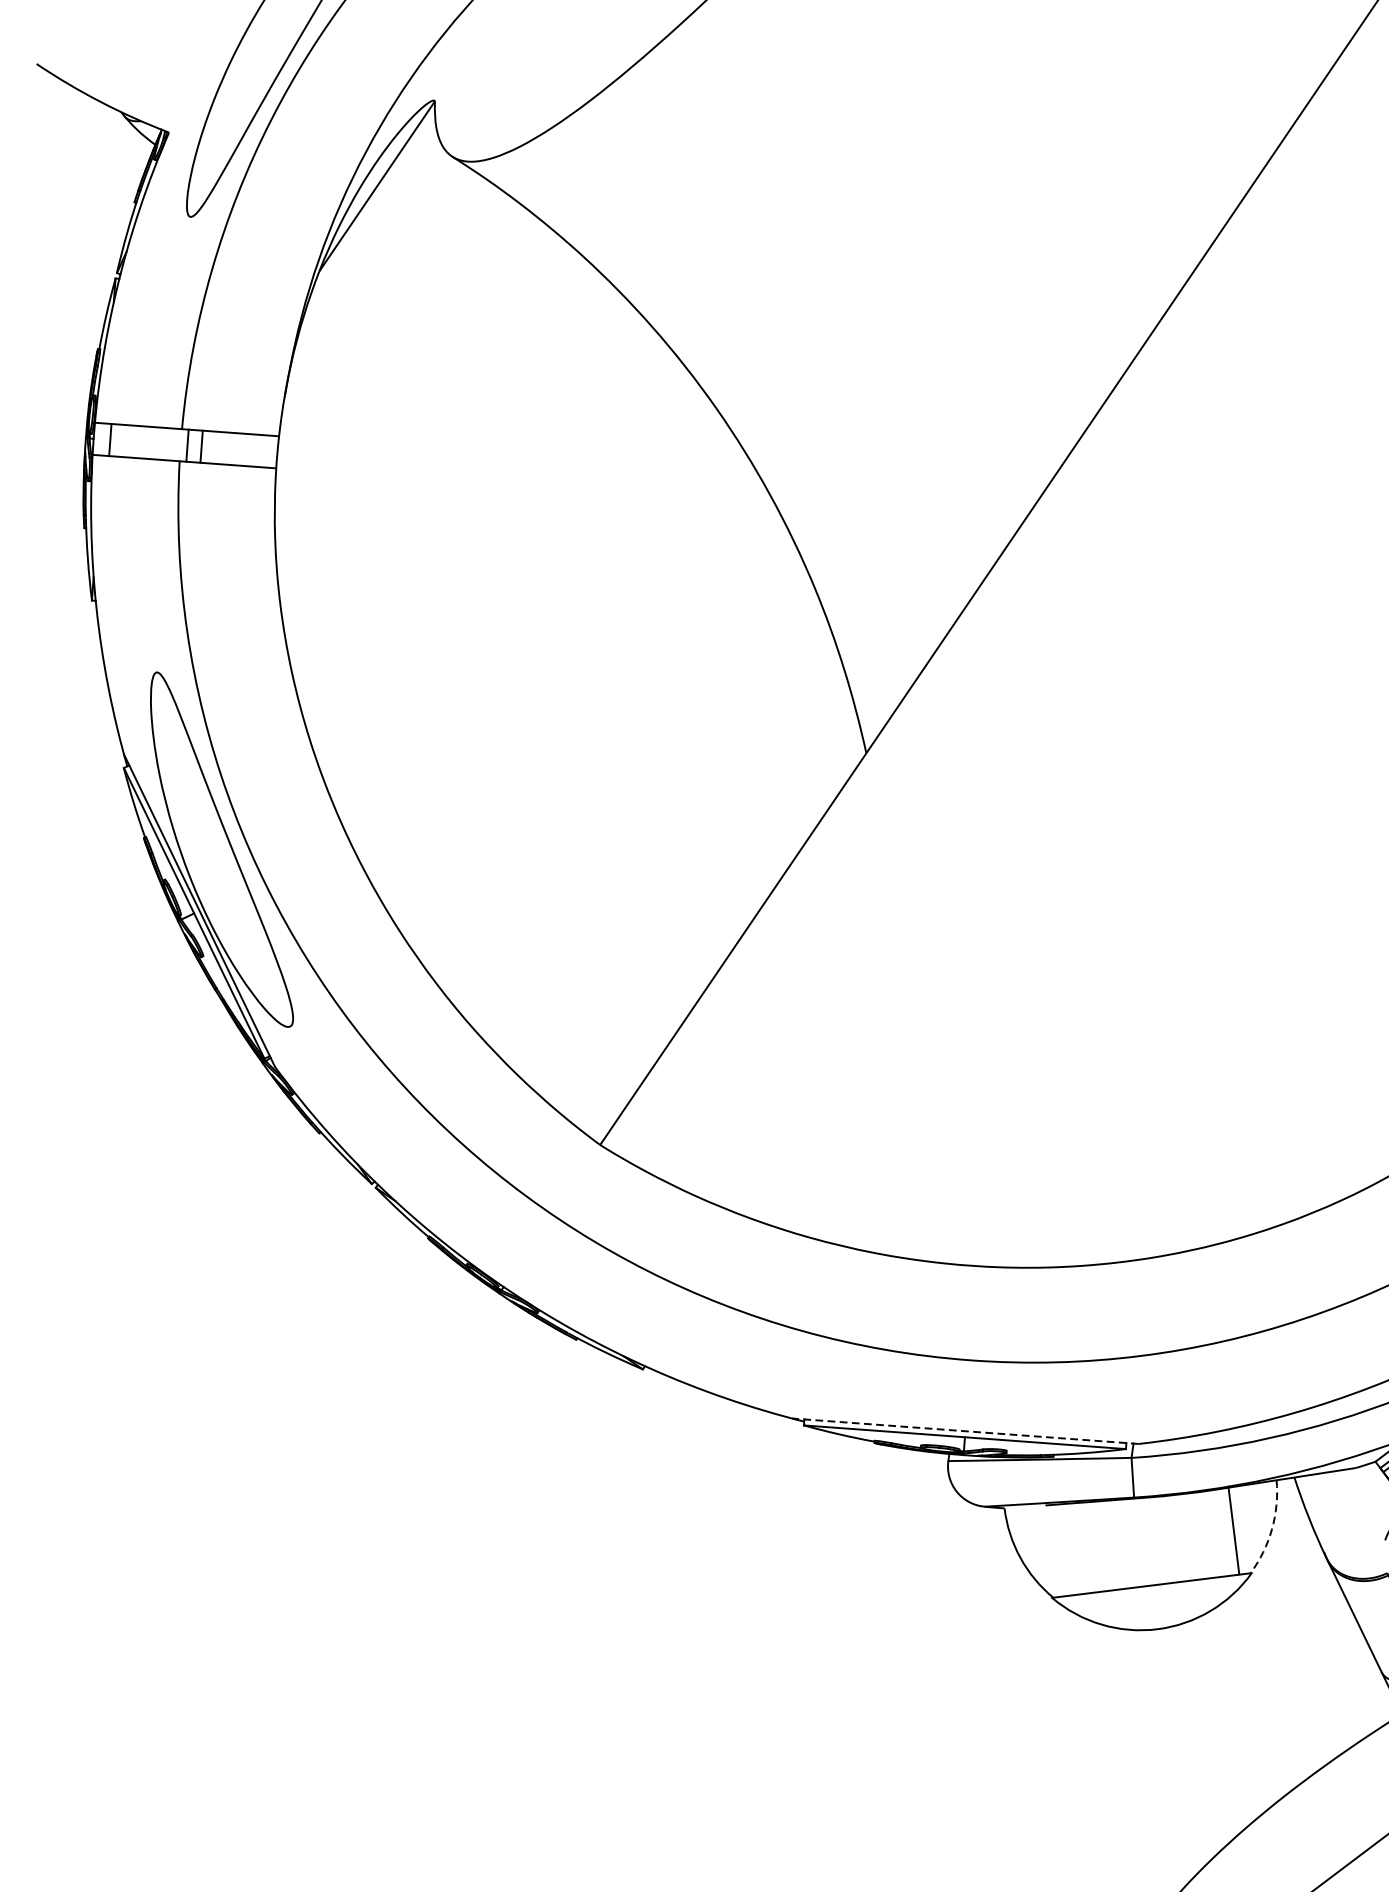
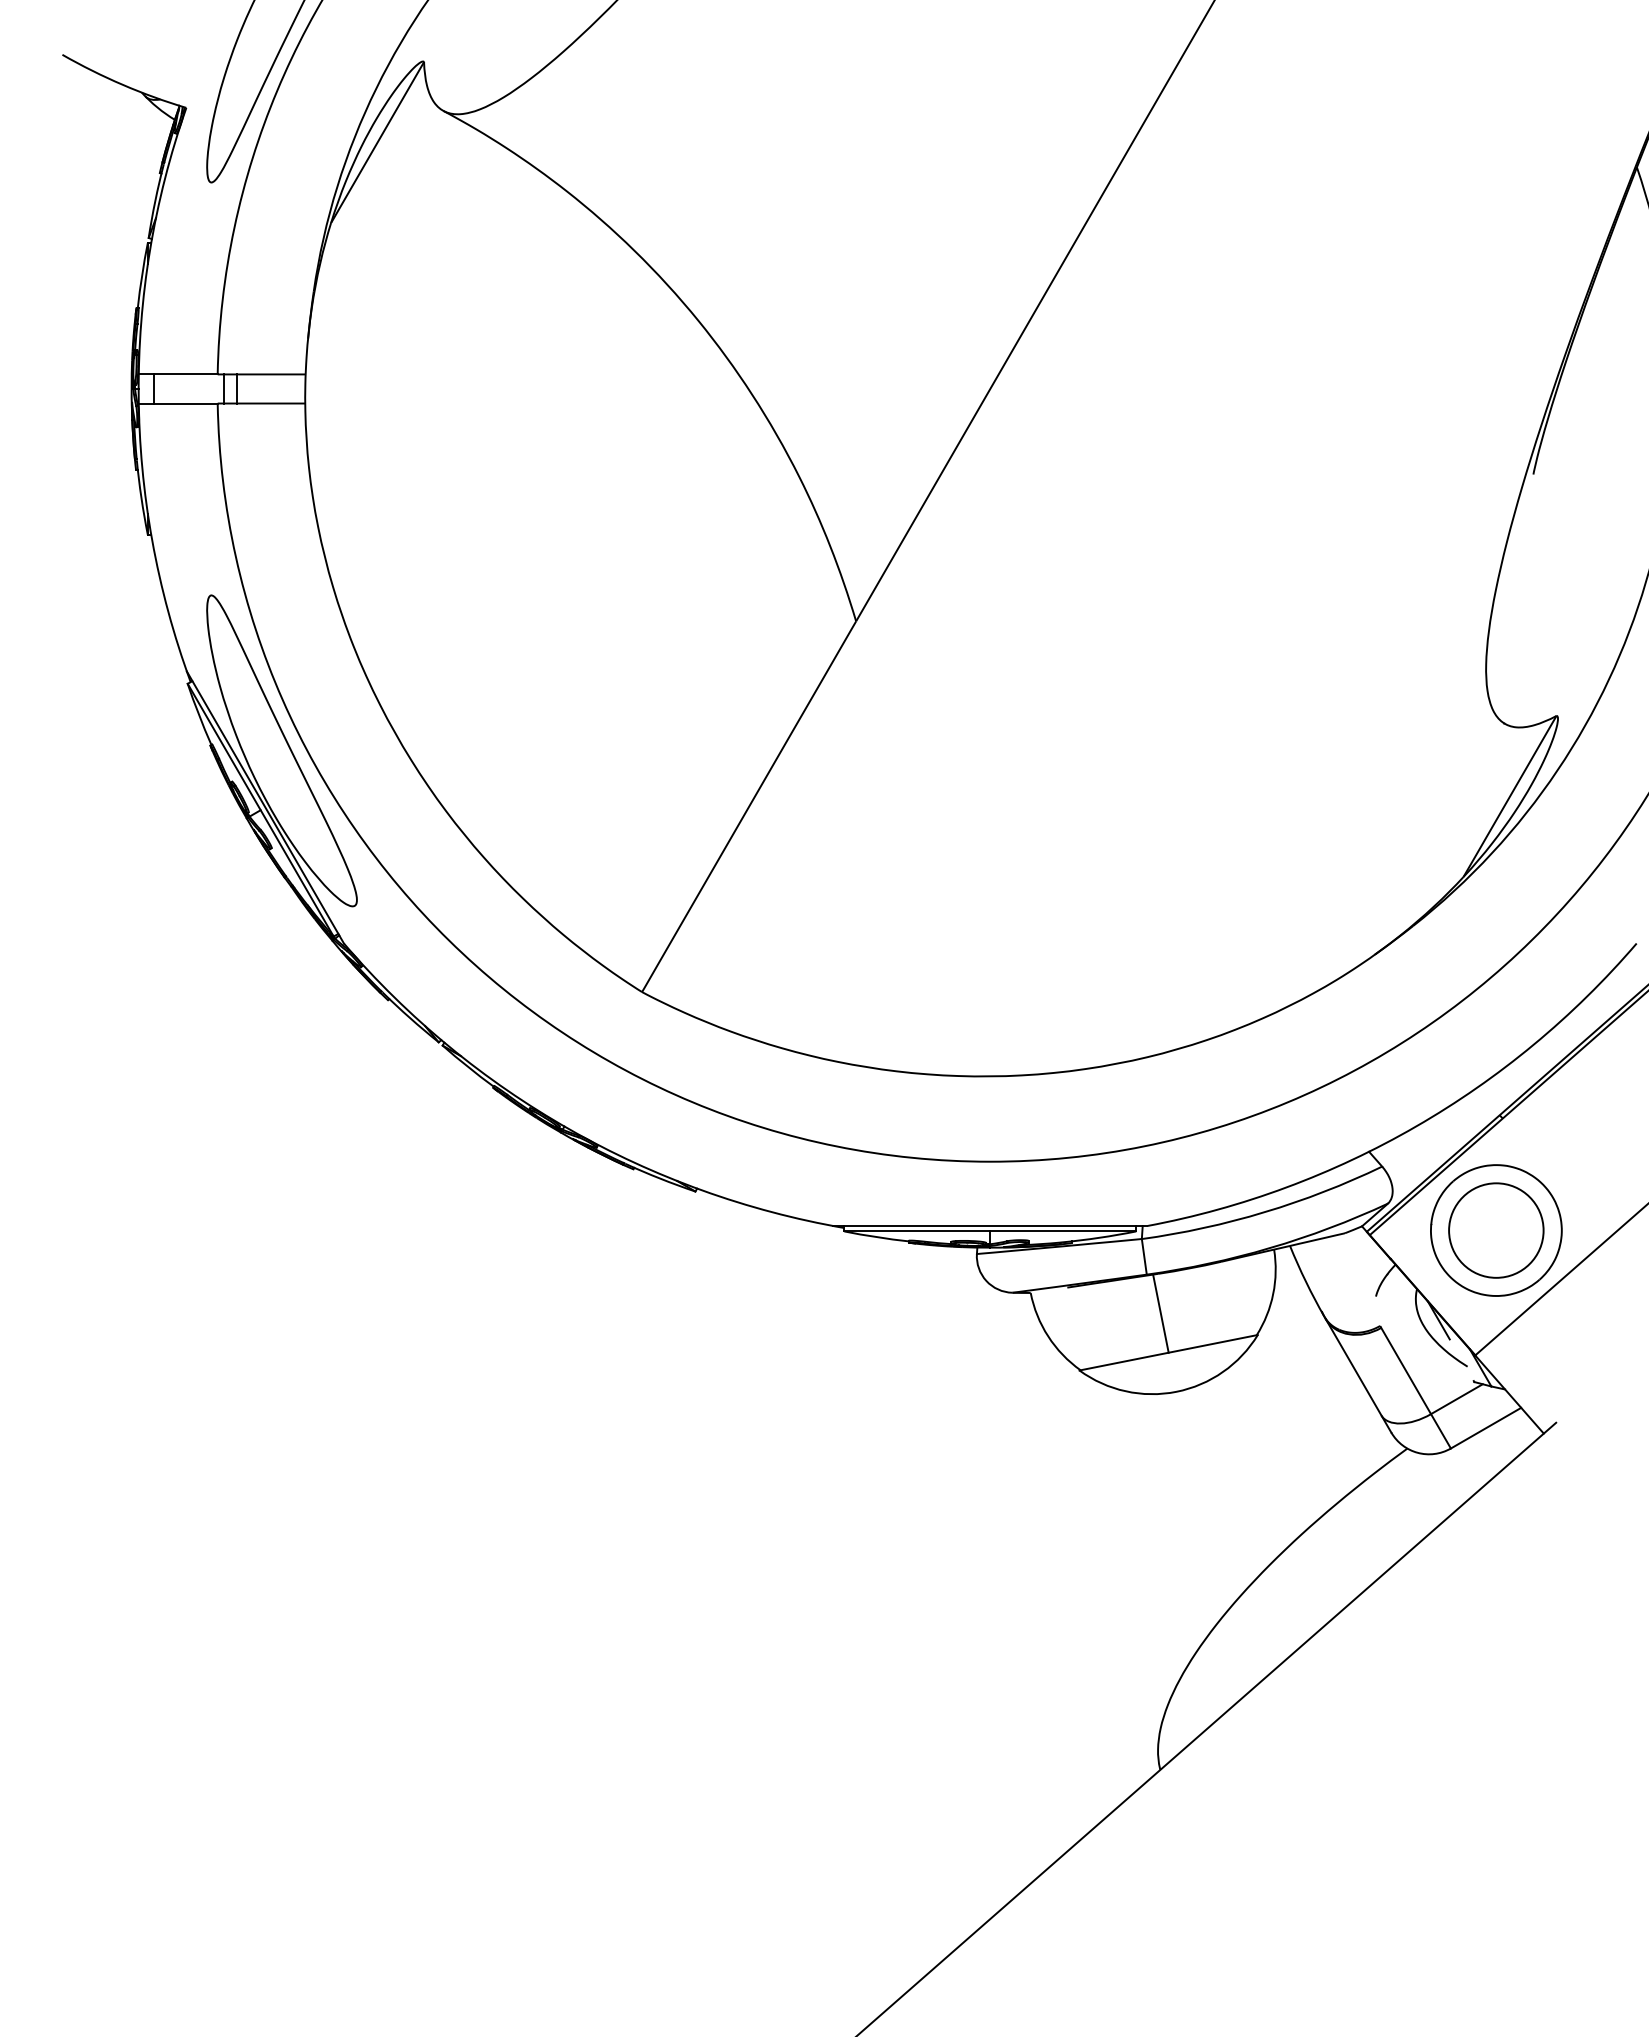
line: (964, 1431) -> (989, 1226), dashed -> solid
arc: (1272, 1529) -> (1273, 1294), dashed -> solid
line: (1233, 1530) -> (1160, 1313), moved

